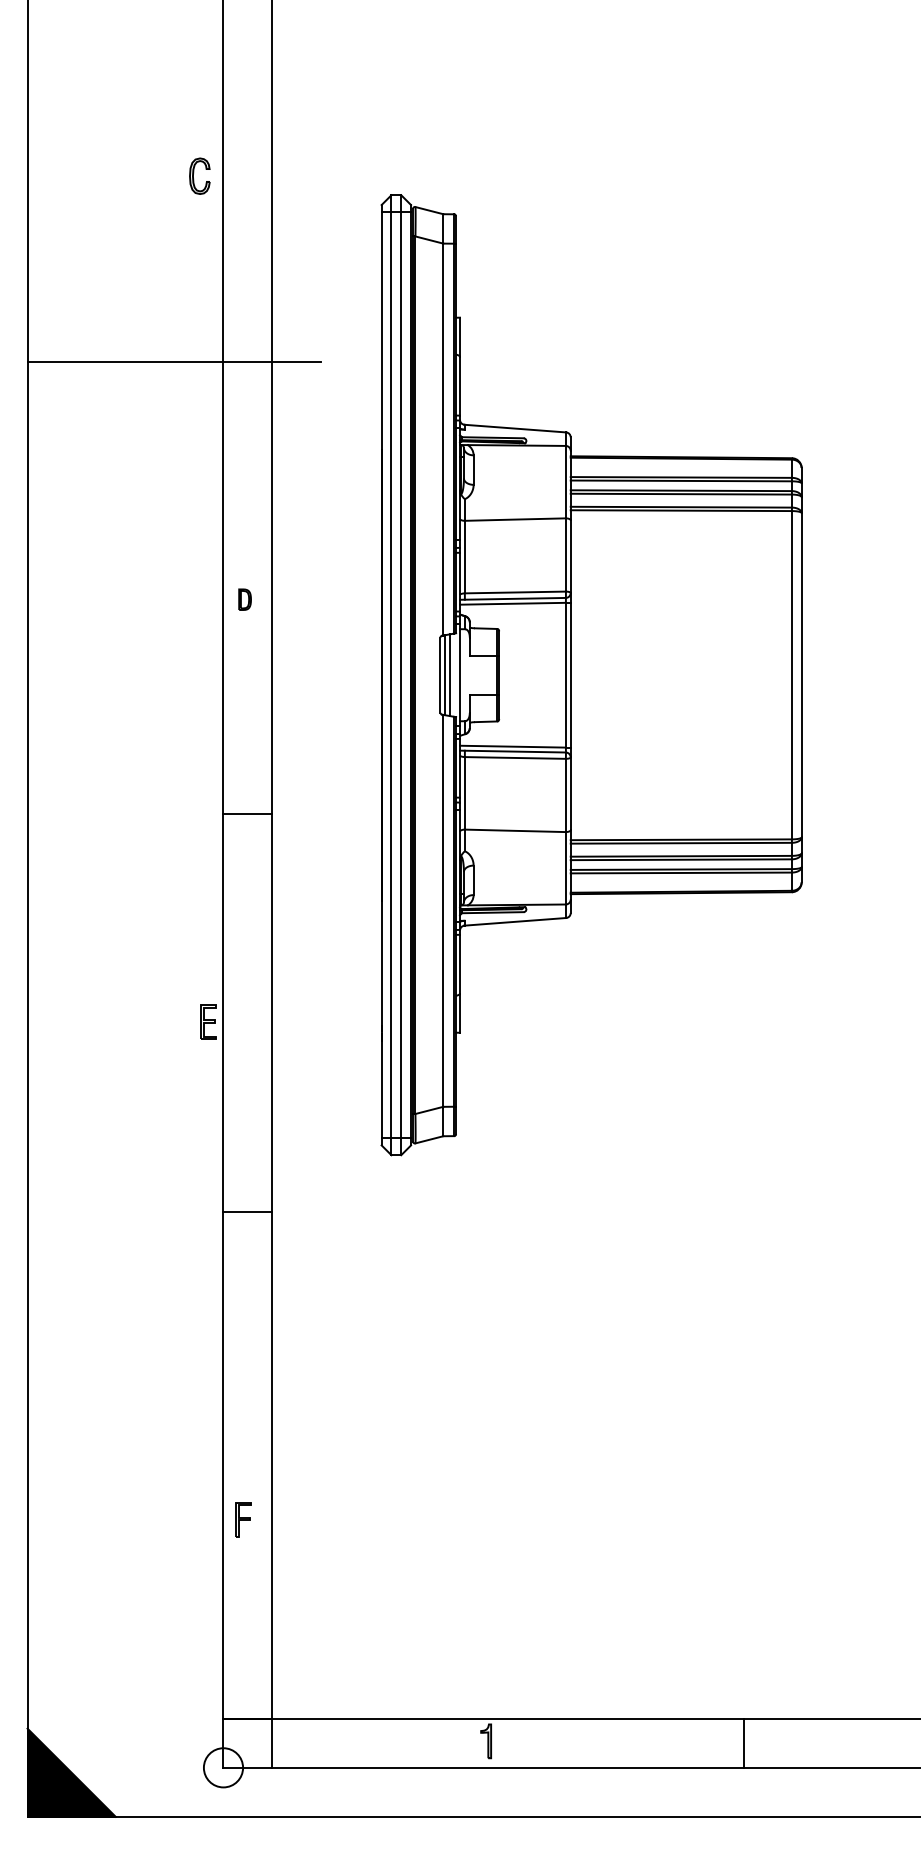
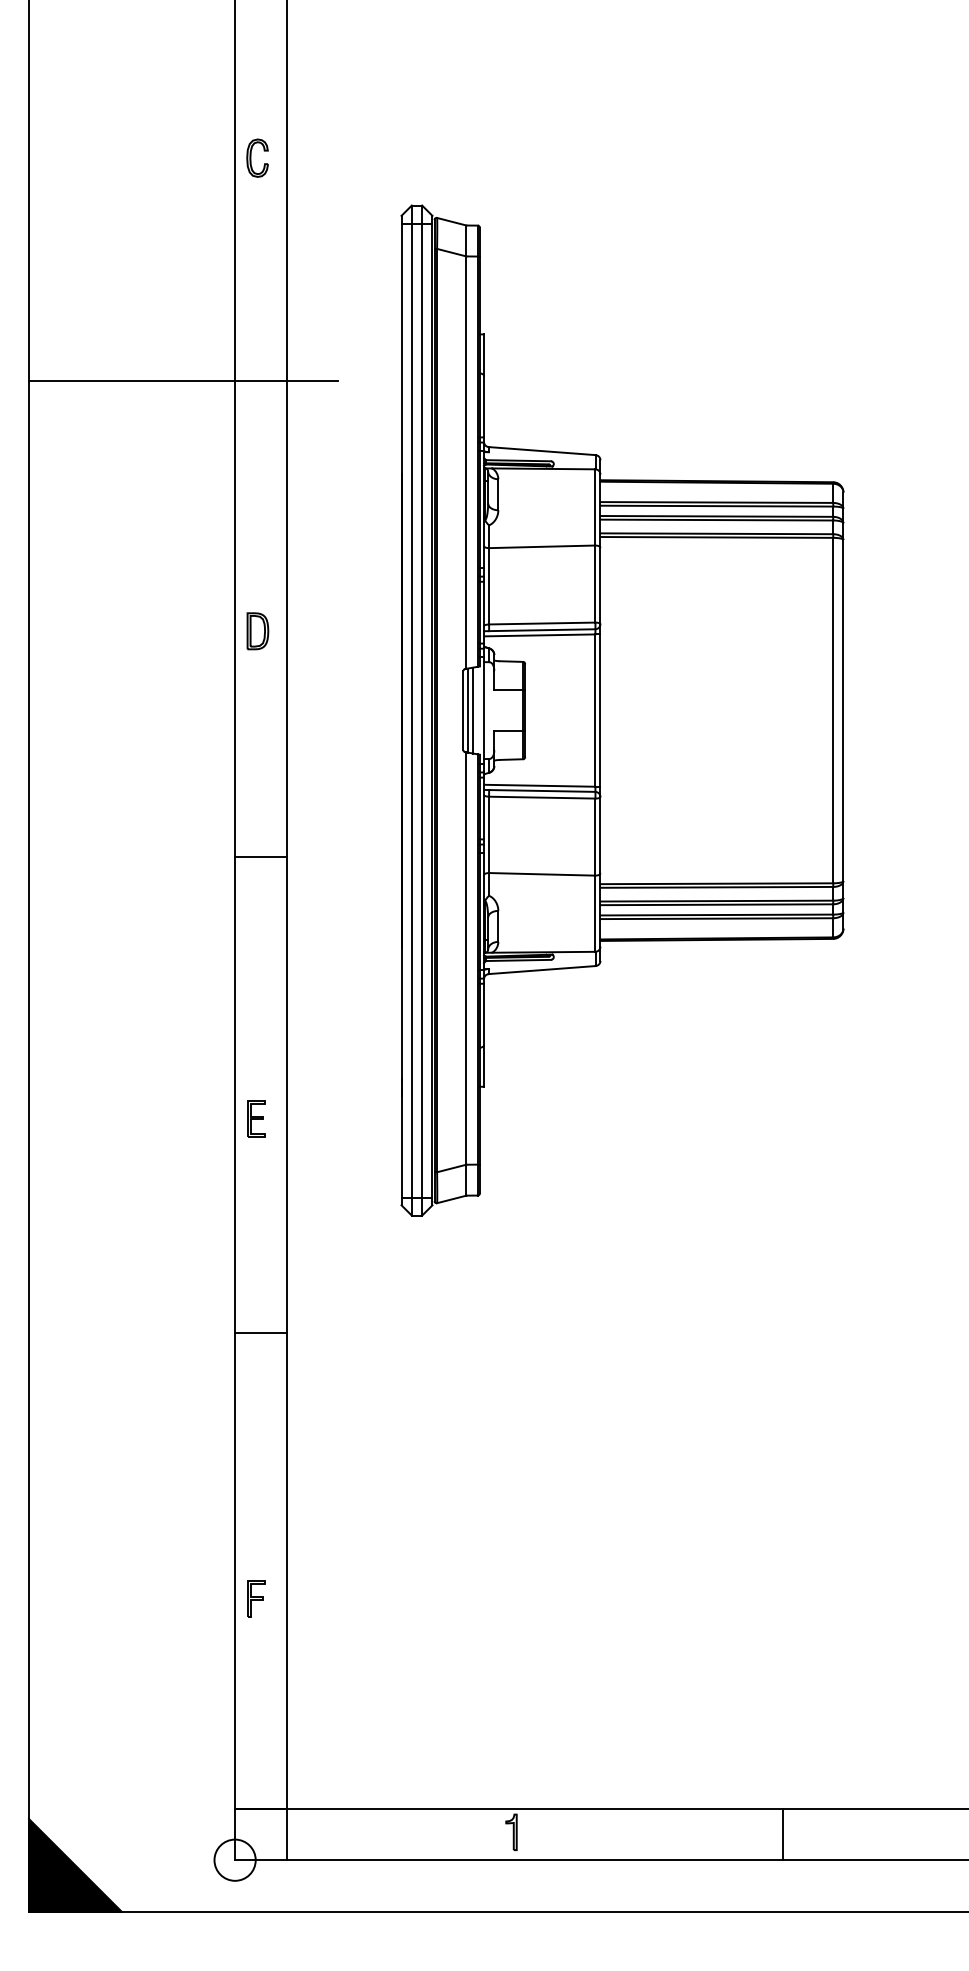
part: (199, 175) -> (257, 157), moved
part: (244, 599) -> (257, 630), size x1.67
part: (208, 1021) -> (256, 1118), moved
line: (247, 1211) -> (260, 1332), moved

